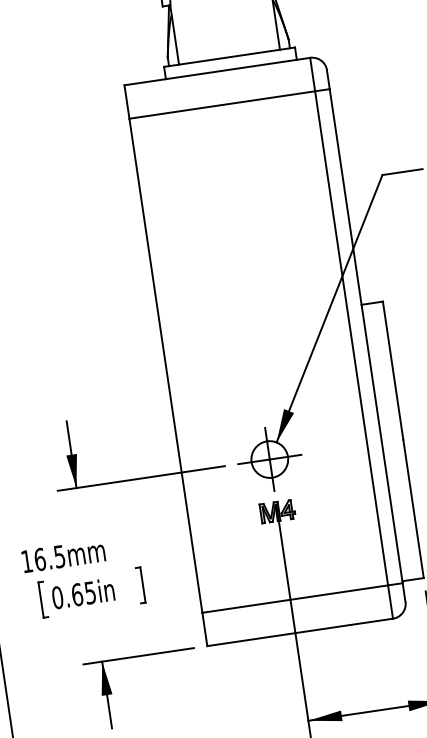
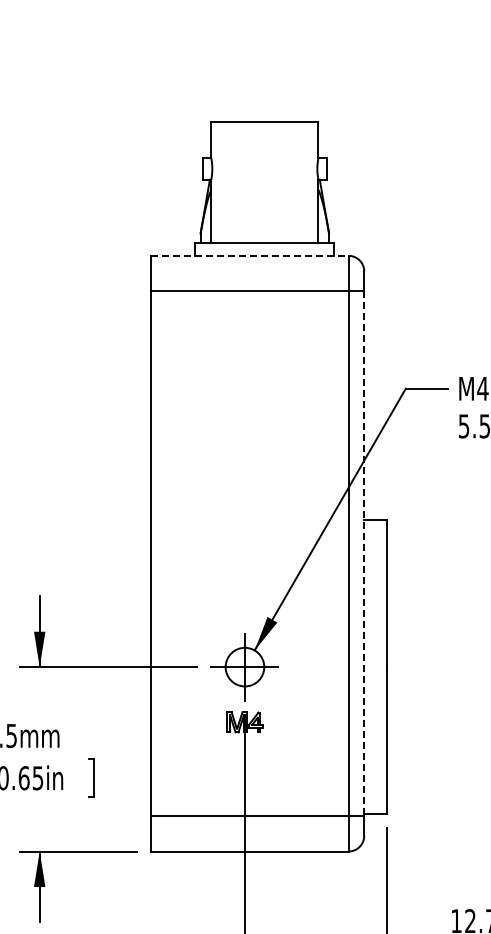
line: (217, 71) -> (250, 255), solid -> dashed
line: (366, 336) -> (364, 554), solid -> dashed

